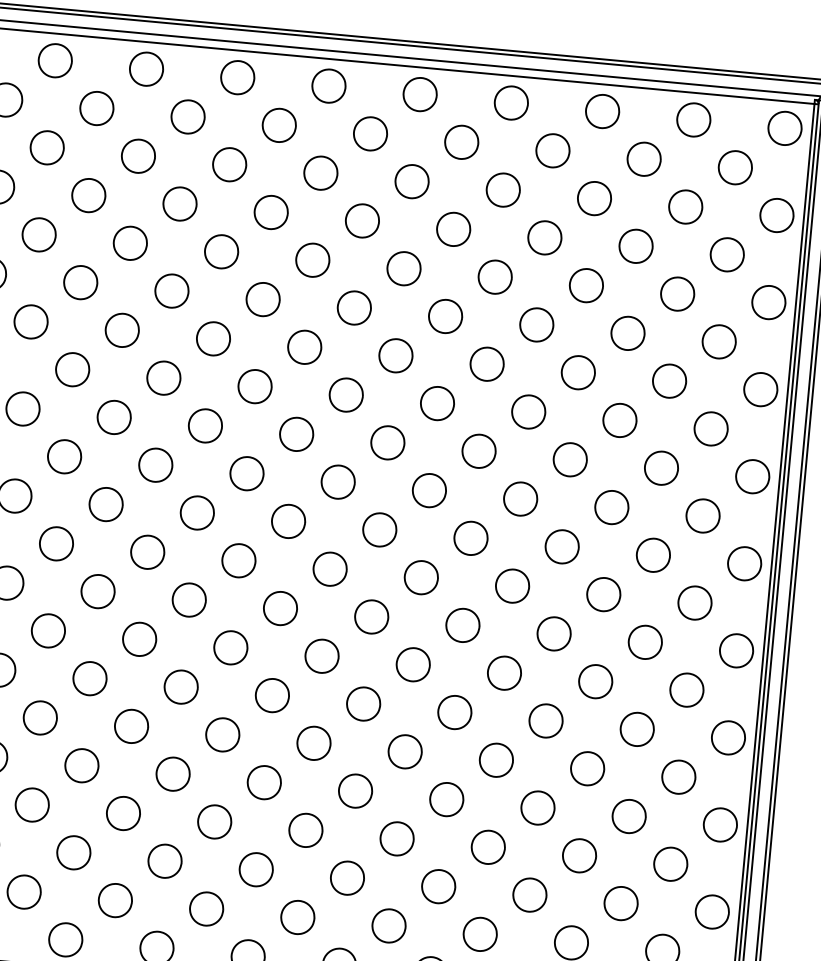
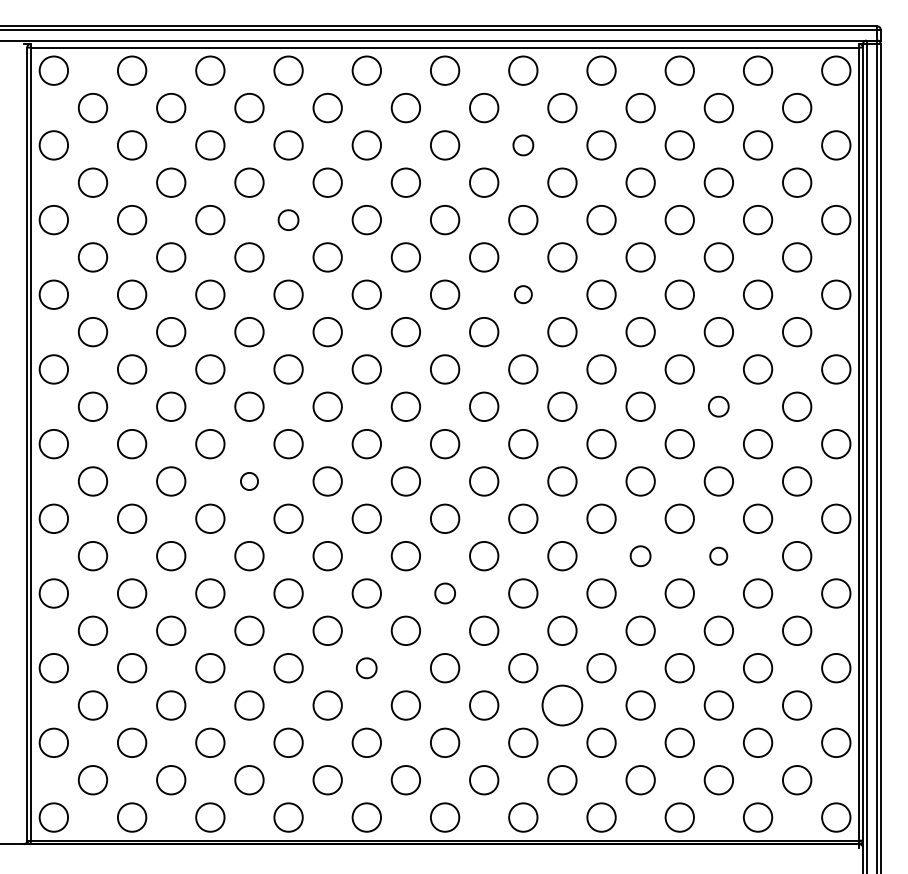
part: (412, 181) -> (523, 145), size x0.7
part: (130, 243) -> (288, 220), size x0.7
part: (396, 355) -> (523, 294), size x0.6
part: (611, 507) -> (718, 406), size x0.7
part: (56, 543) -> (249, 481), size x0.6
part: (504, 673) -> (640, 556), size x0.7
part: (595, 682) -> (718, 556), size x0.6
part: (272, 695) -> (445, 593), size x0.7
part: (172, 774) -> (366, 668), size x0.7
part: (397, 838) -> (562, 705), size x1.4

